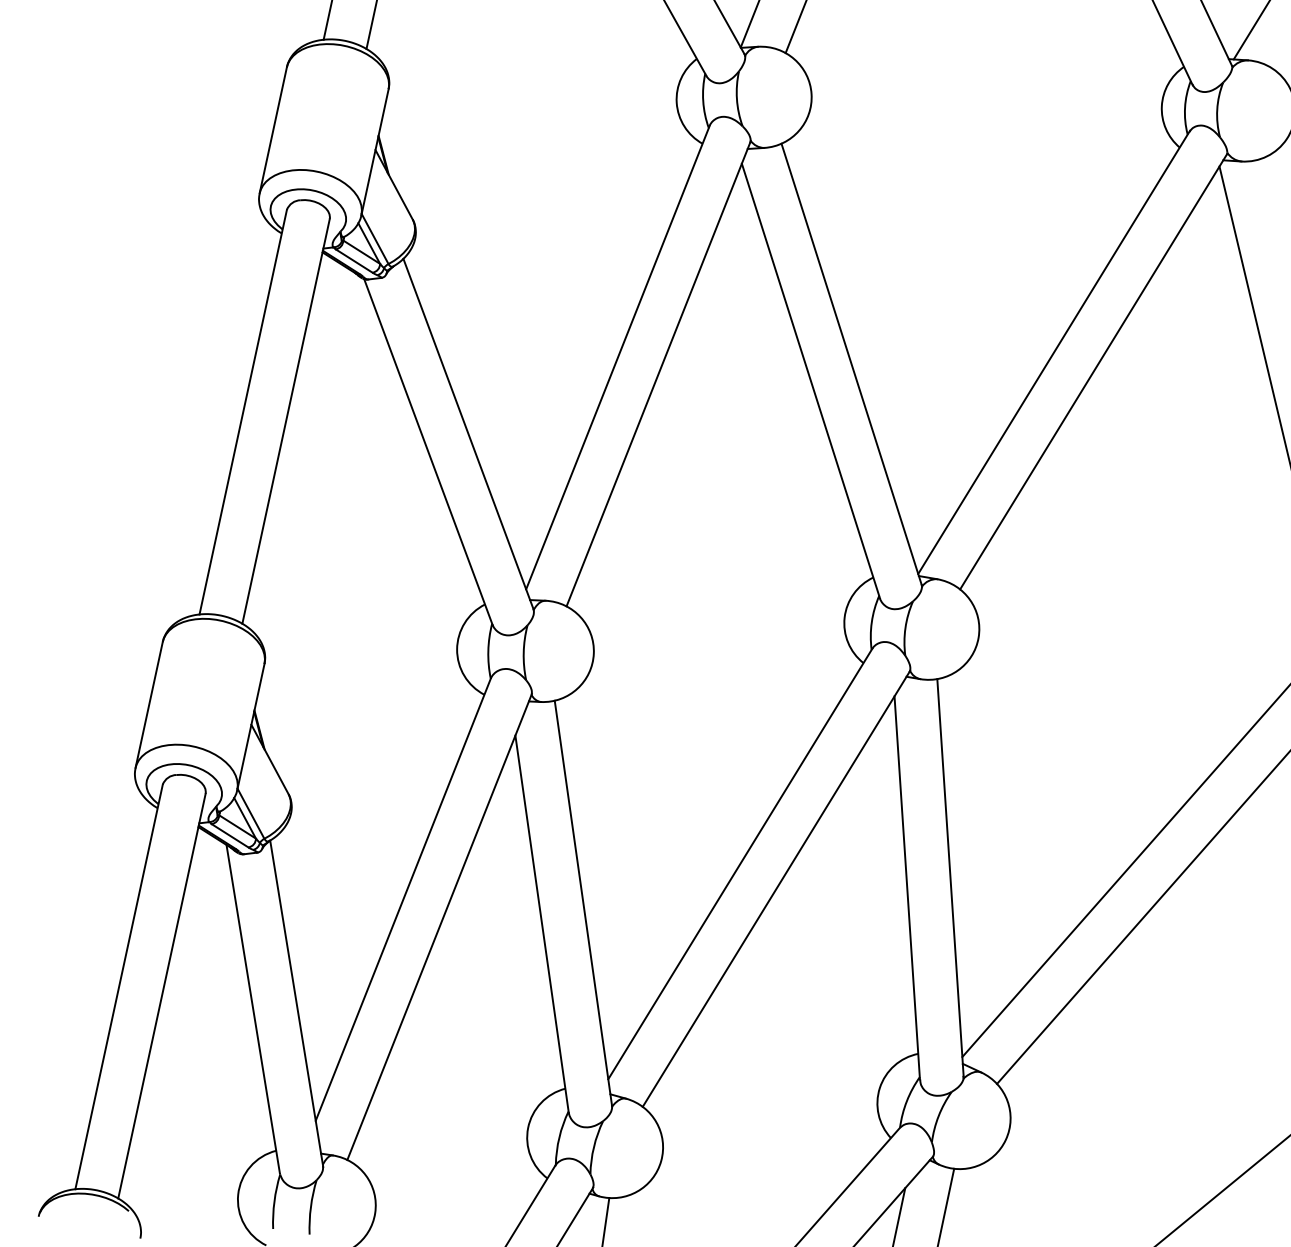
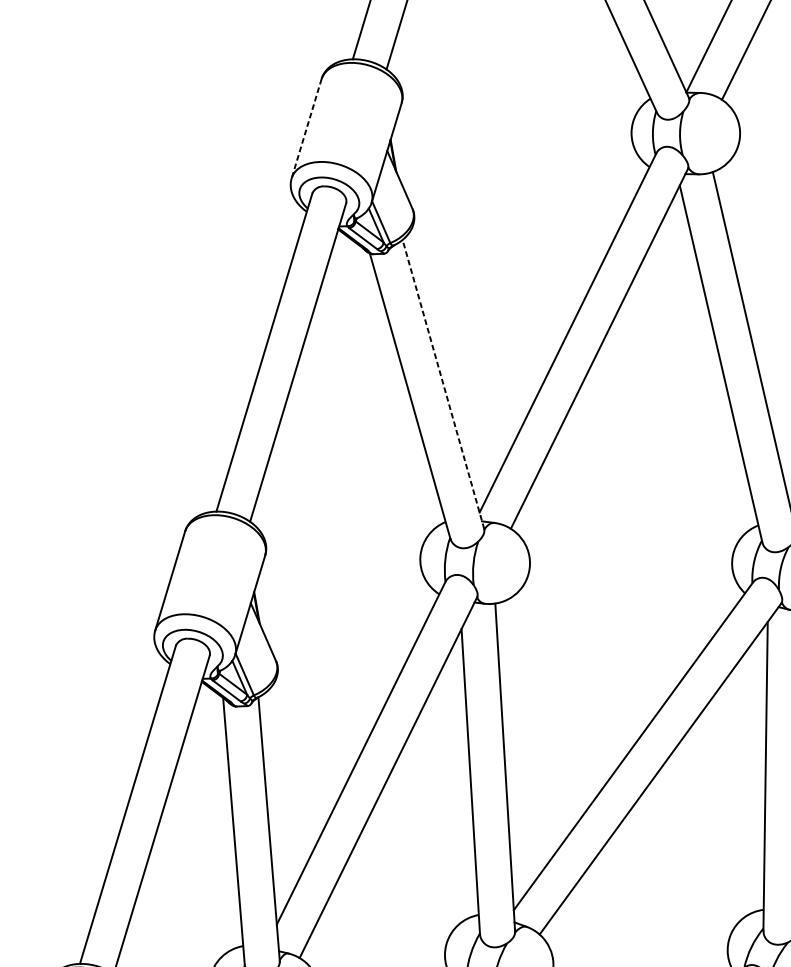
line: (273, 130) -> (306, 128), solid -> dashed
line: (468, 434) -> (443, 384), solid -> dashed

